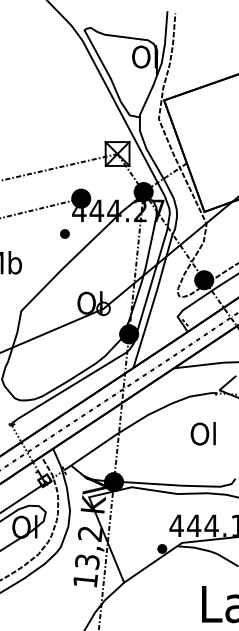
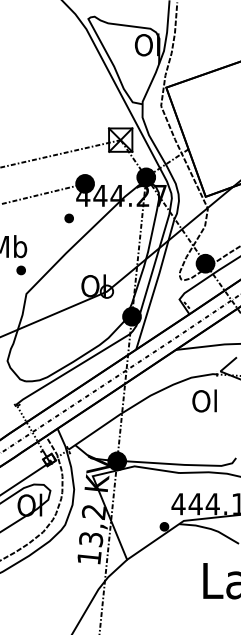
part: (15, 287) -> (20, 270), added
text: (203, 433) -> (204, 400), moved

